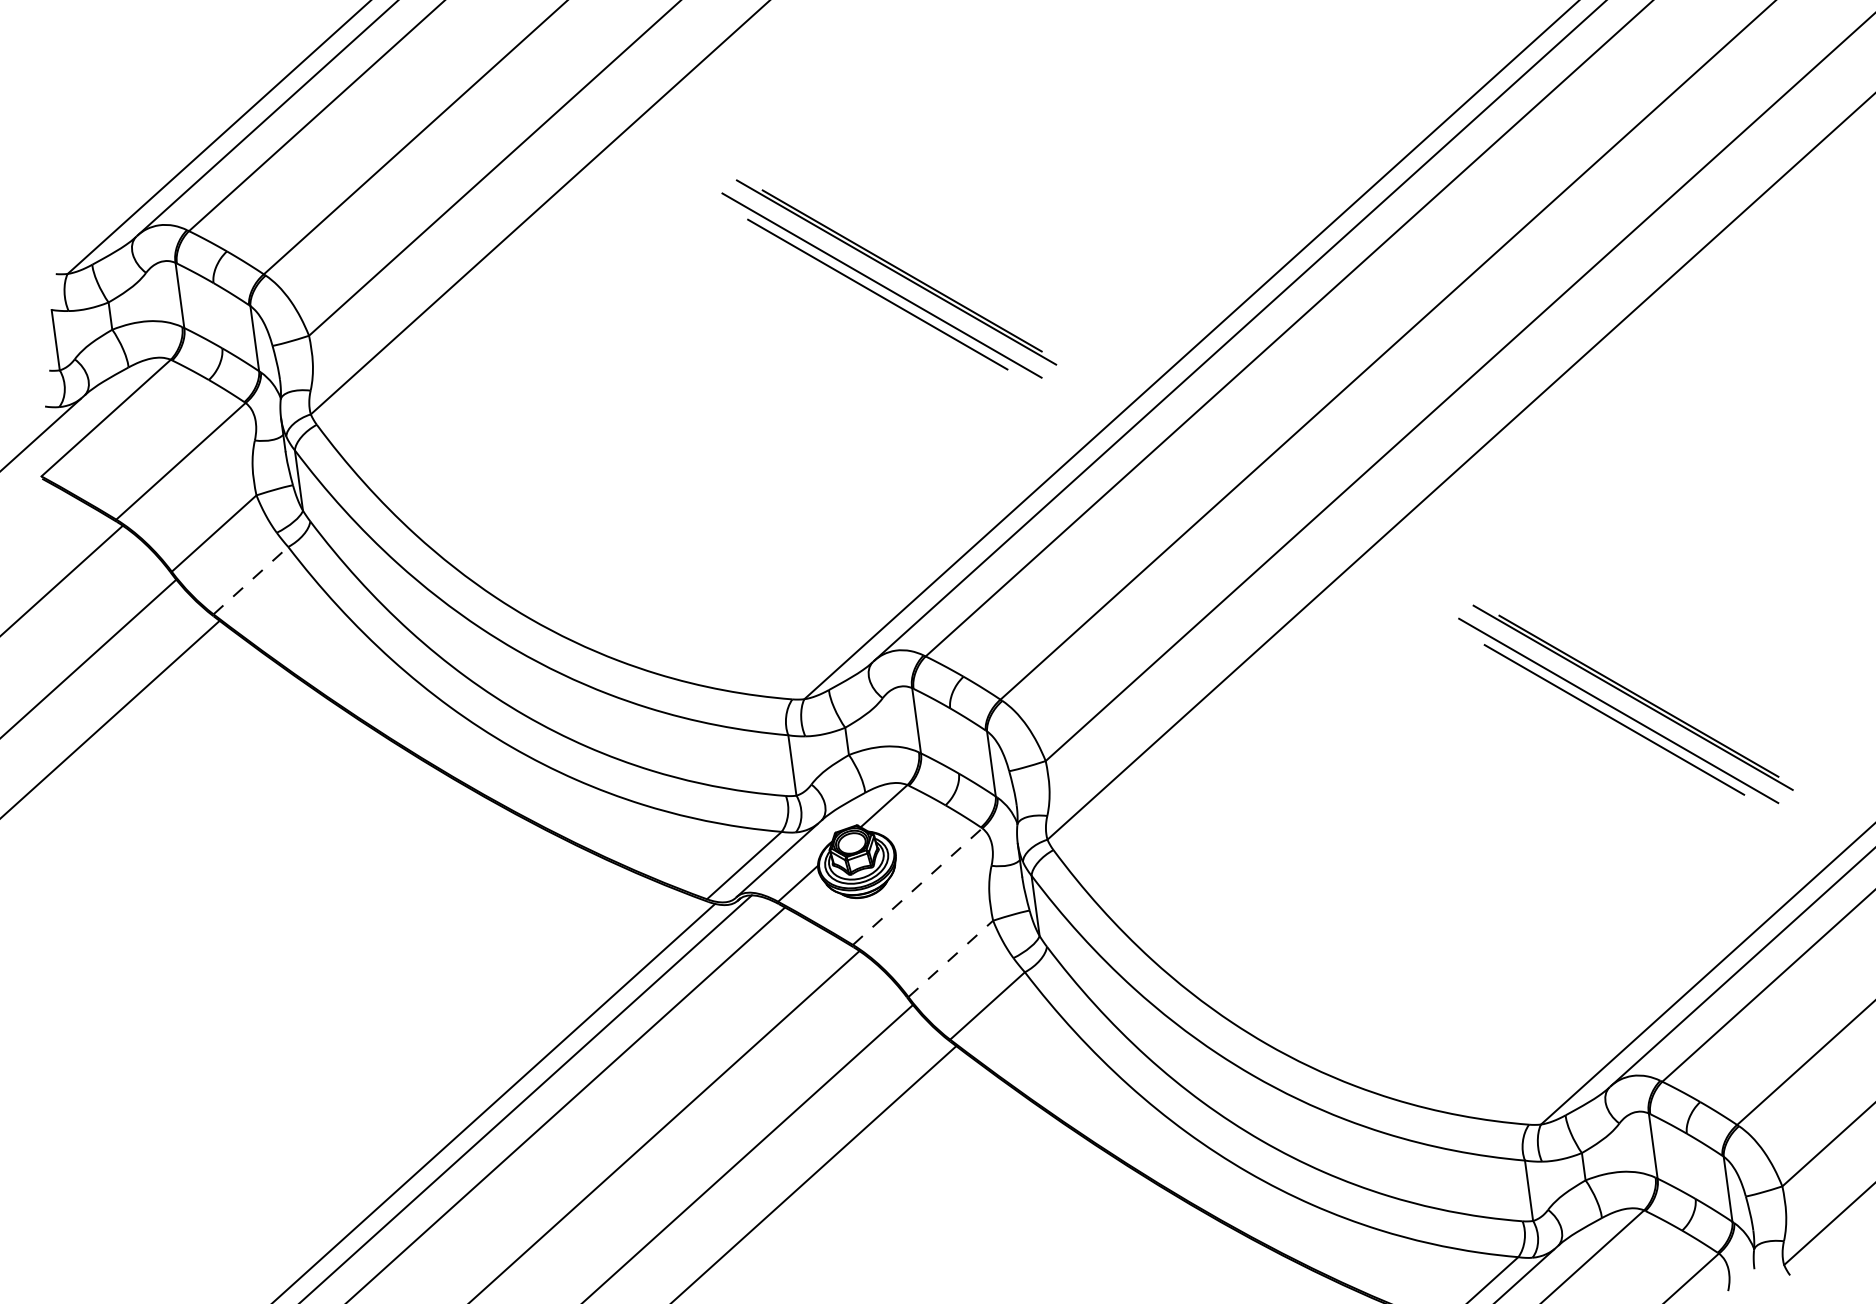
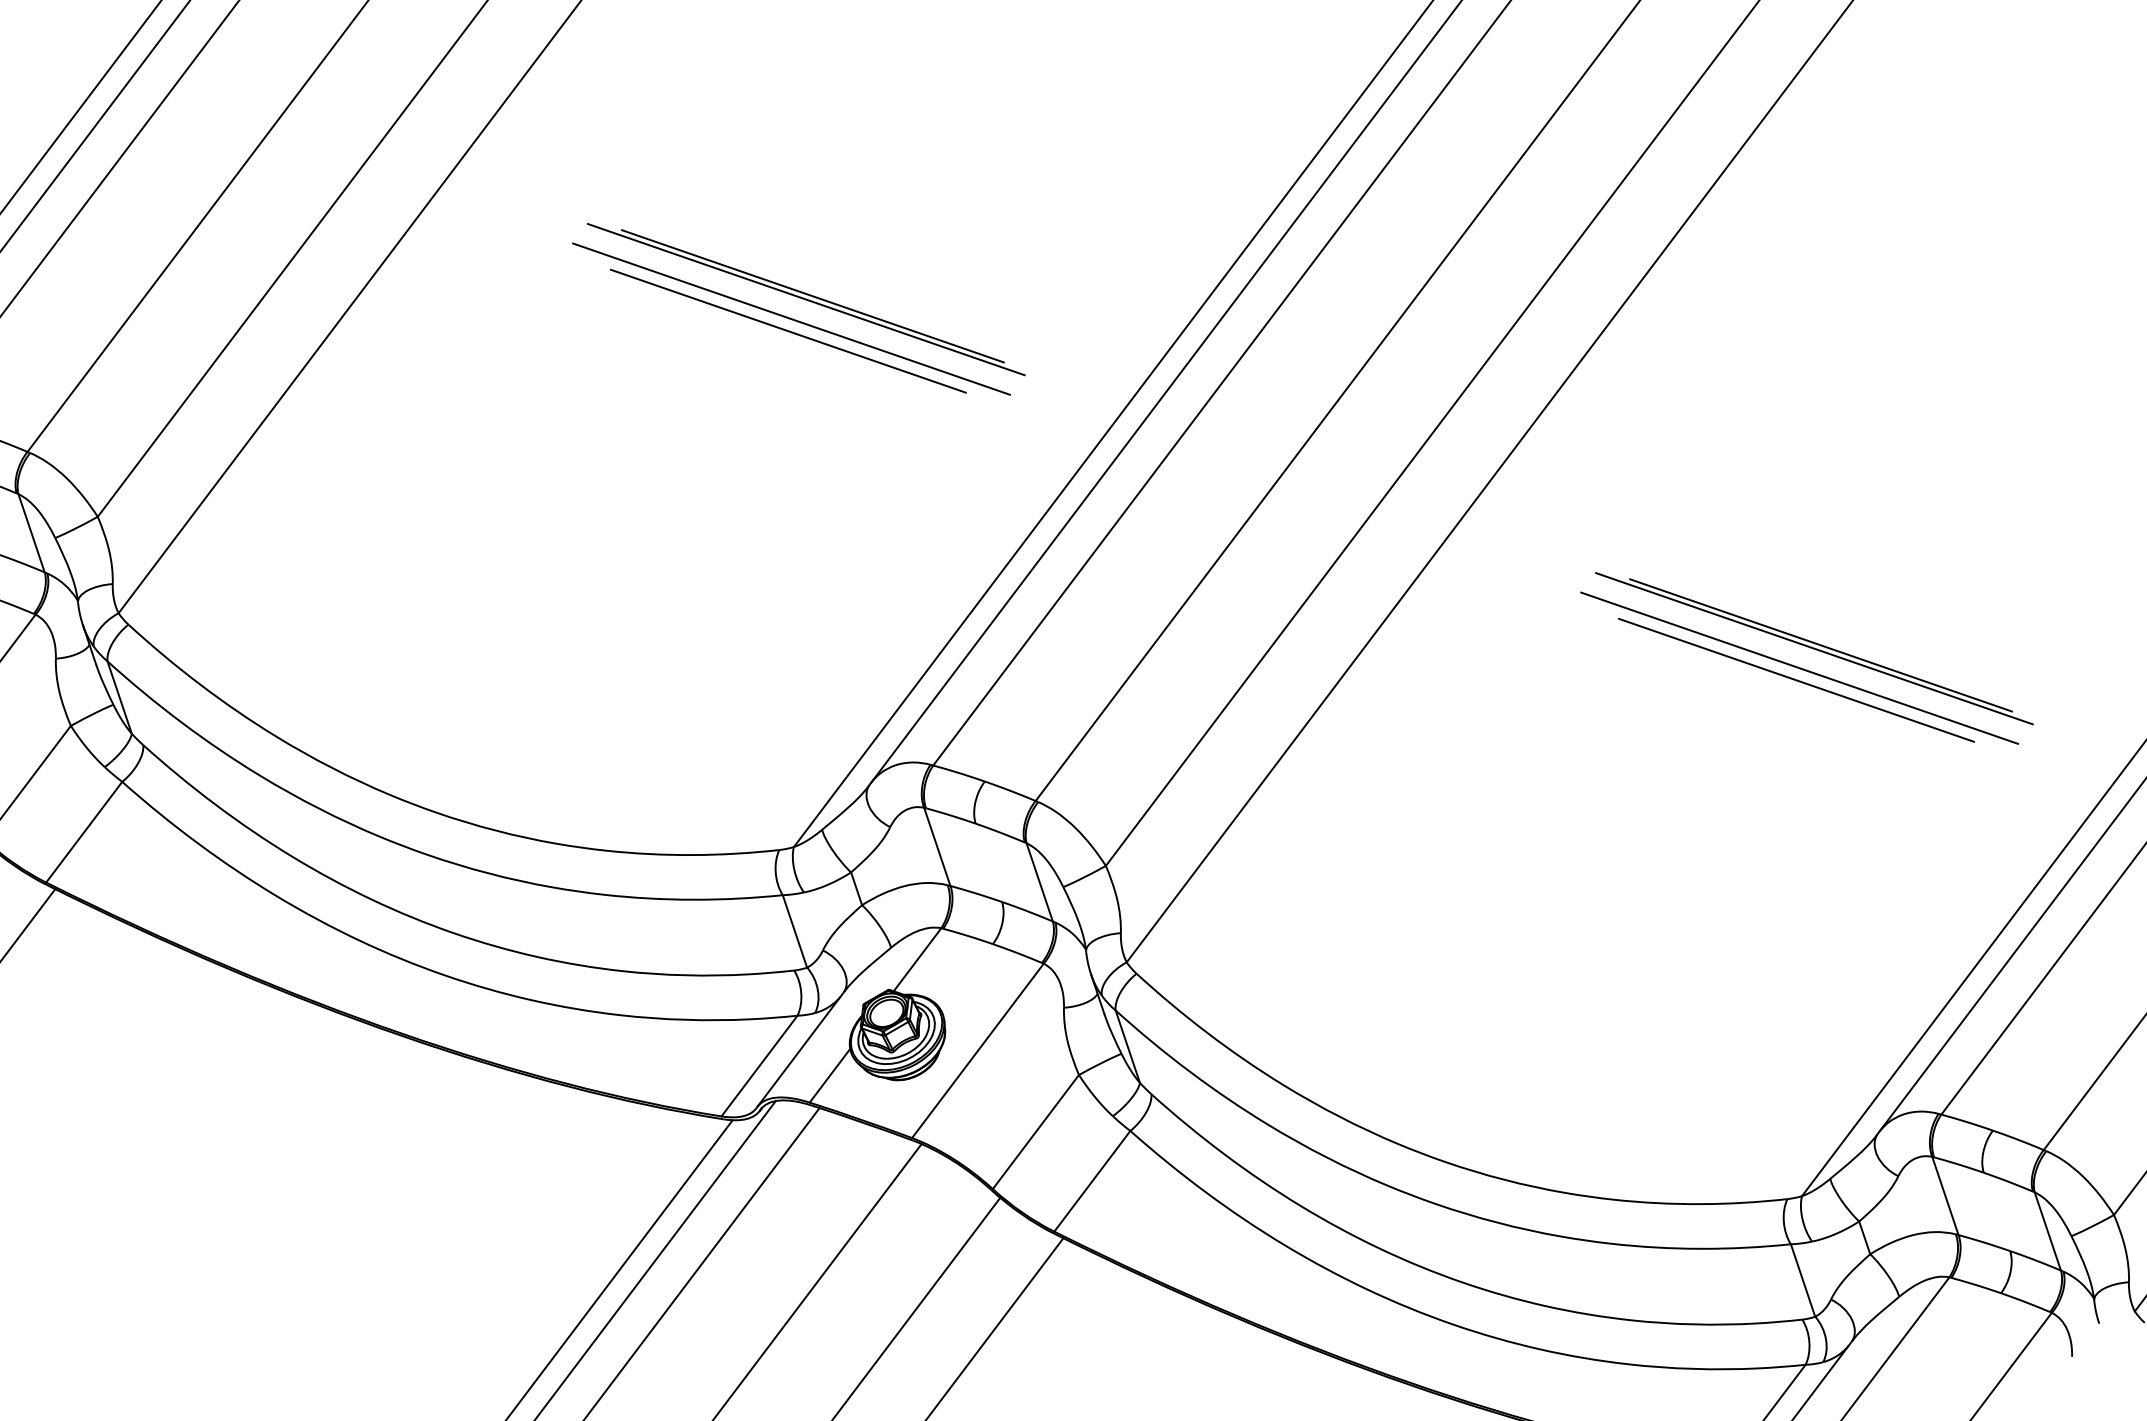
line: (251, 580) -> (84, 831), dashed -> solid
line: (918, 886) -> (978, 1050), dashed -> solid
line: (950, 958) -> (1035, 1131), dashed -> solid

